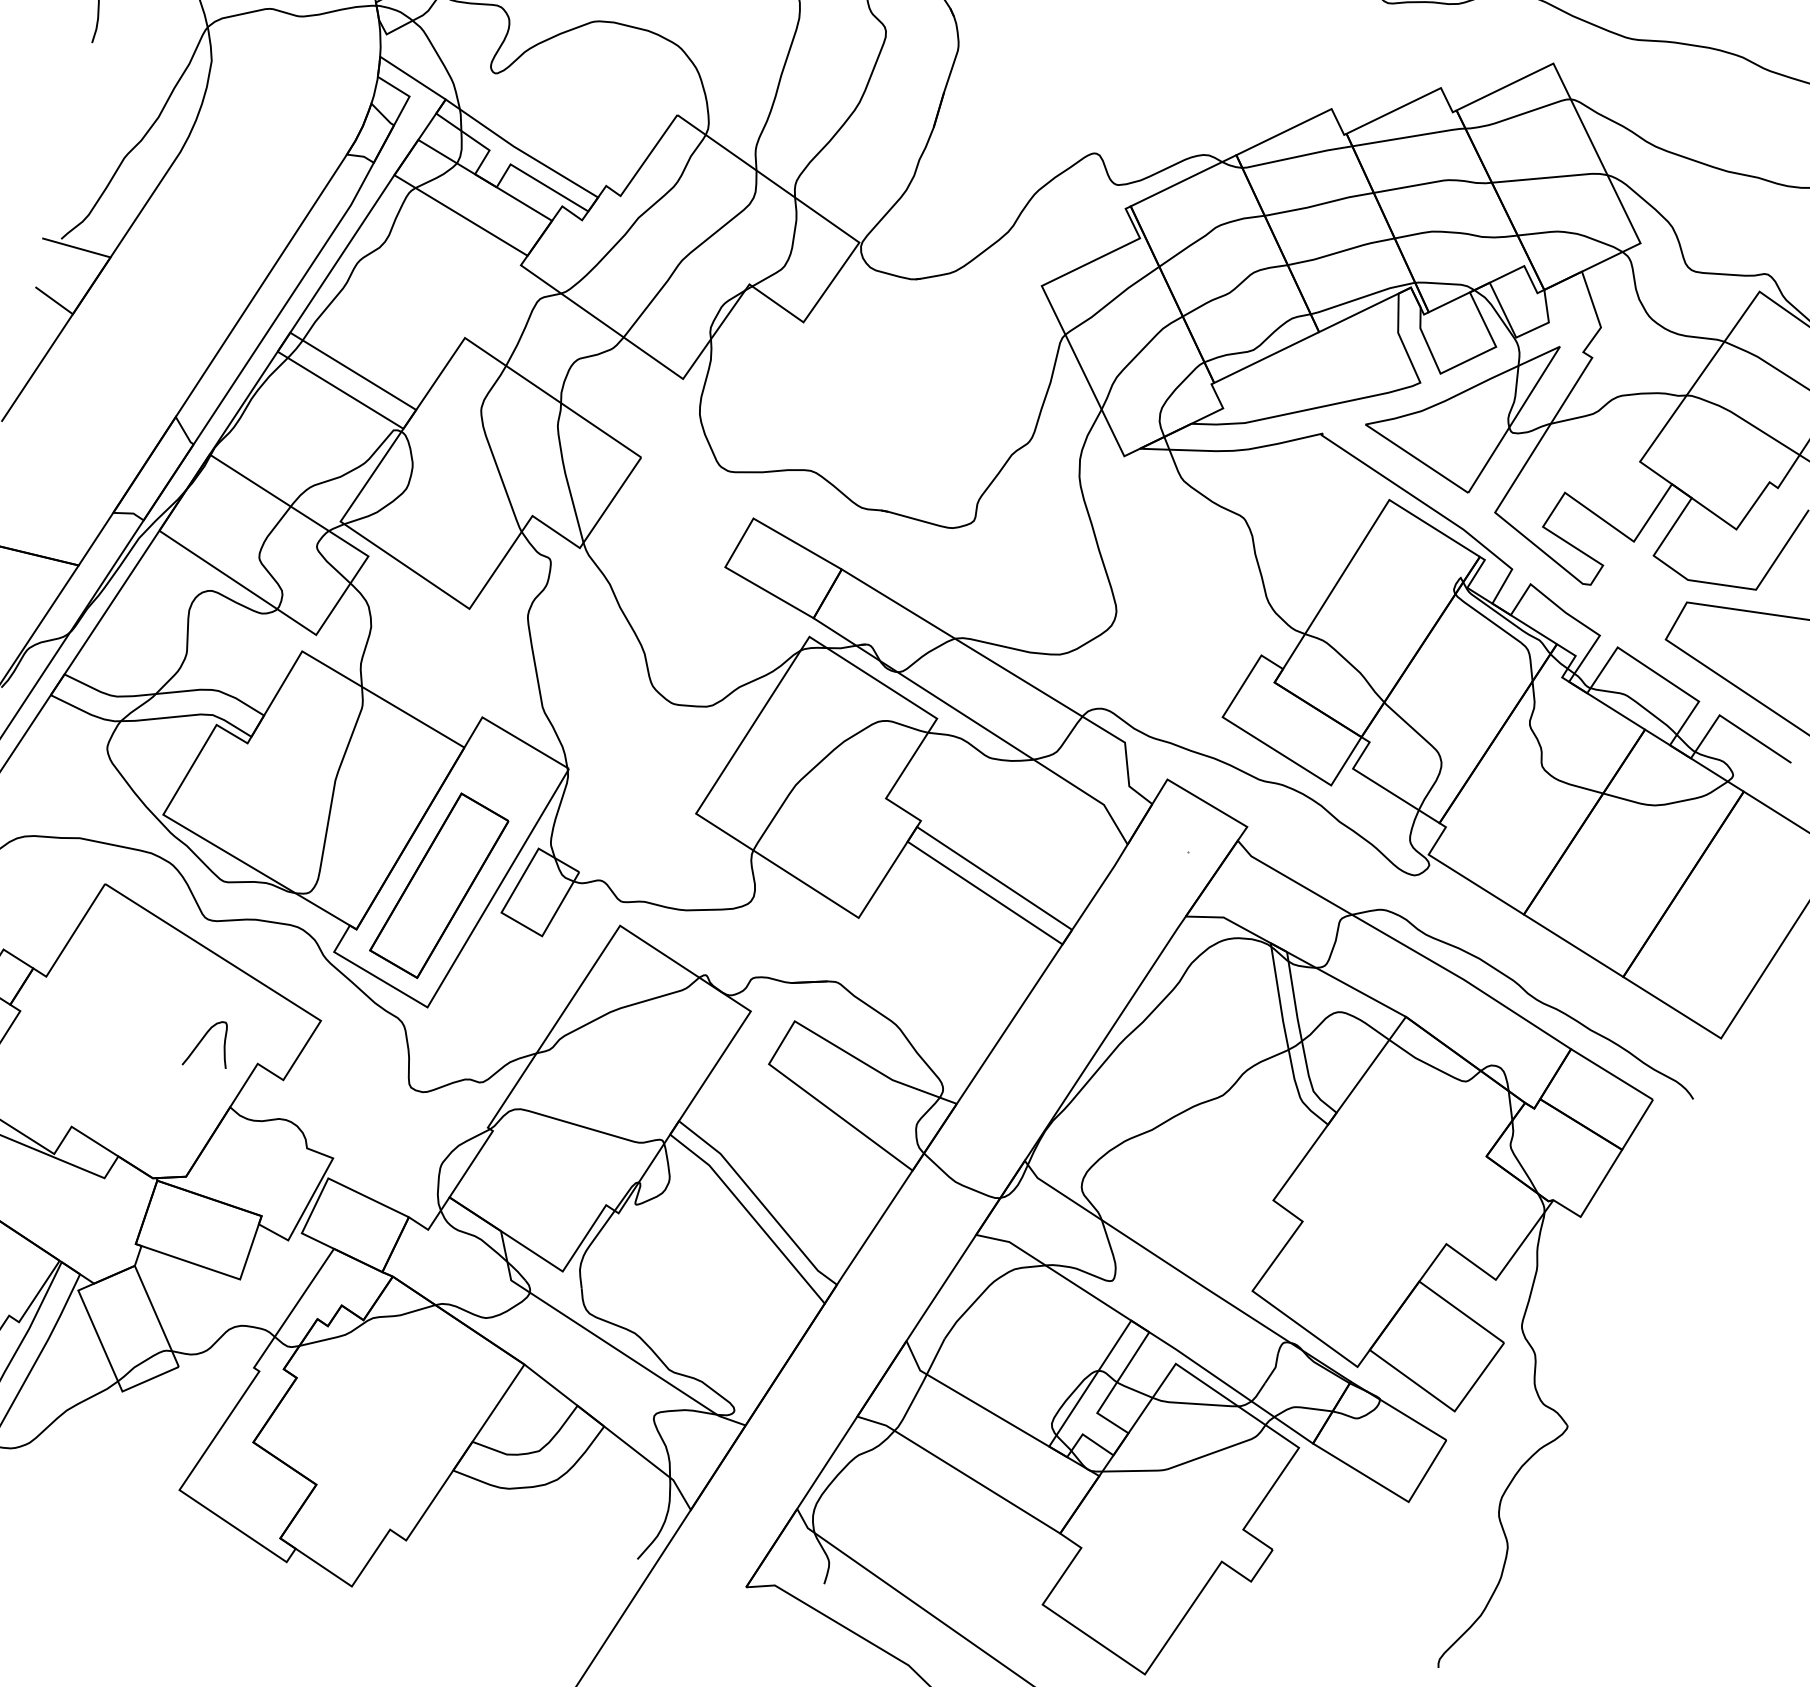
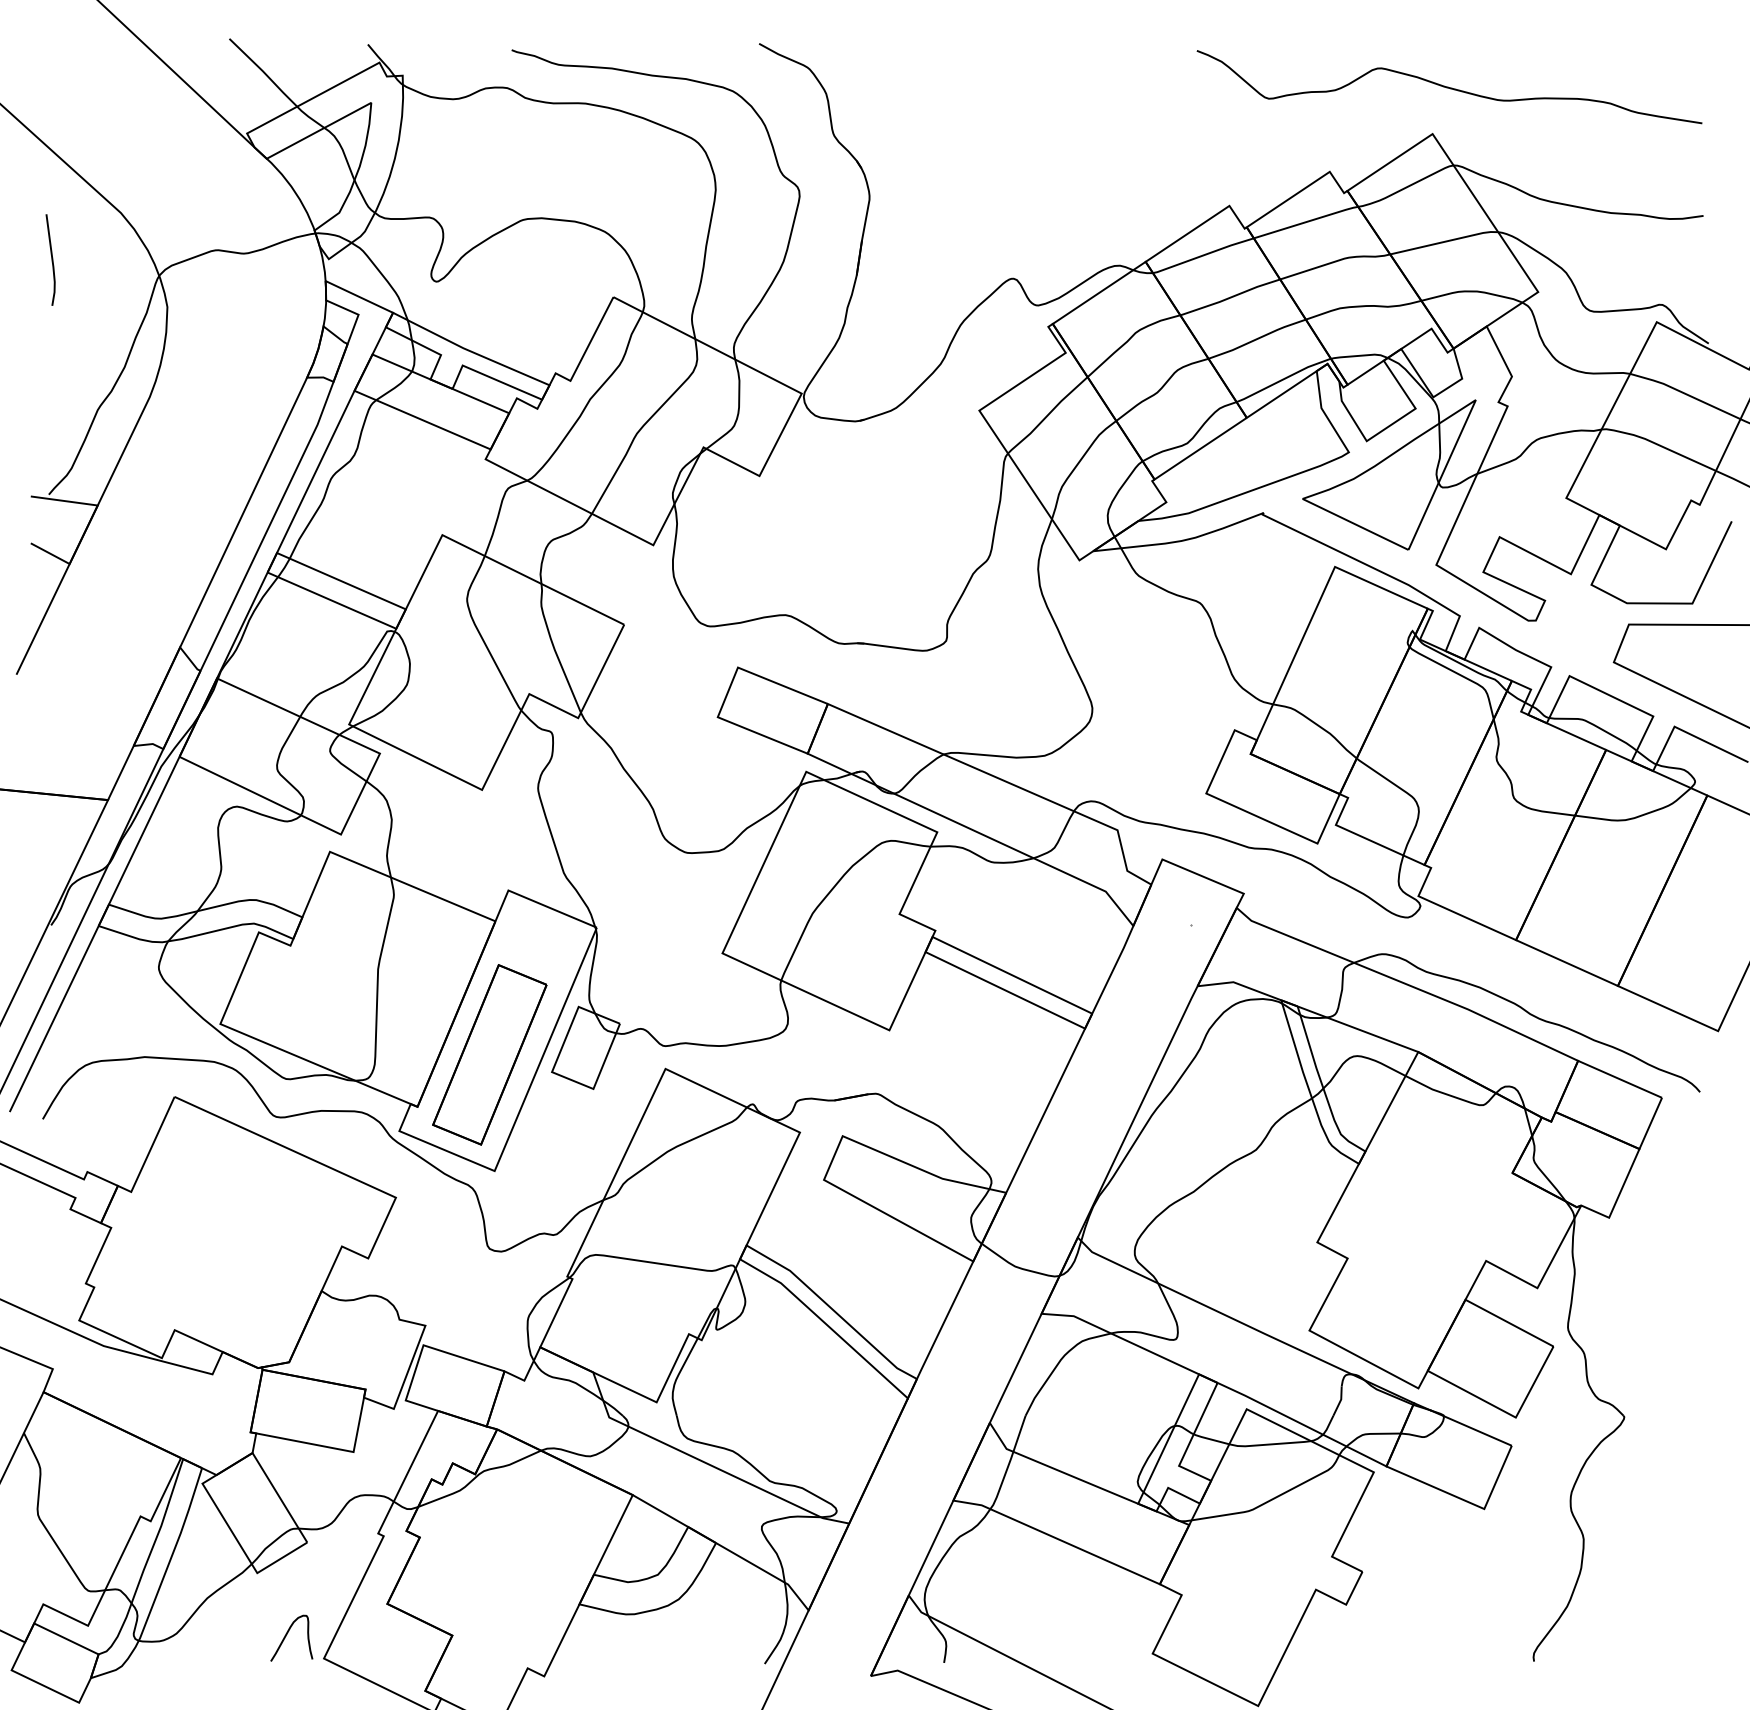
curve: (203, 1039) -> (287, 1634), moved

